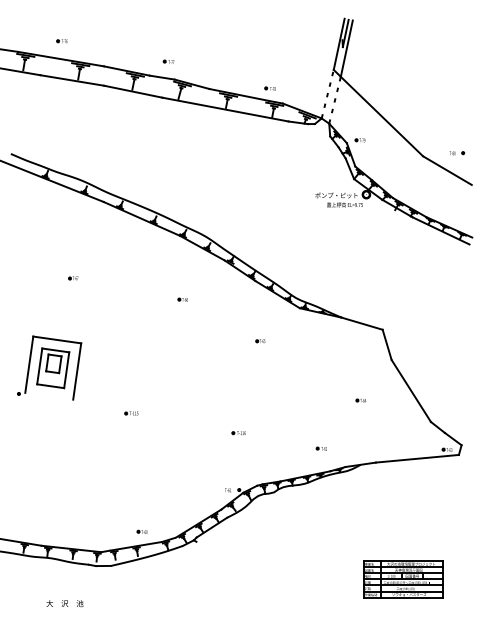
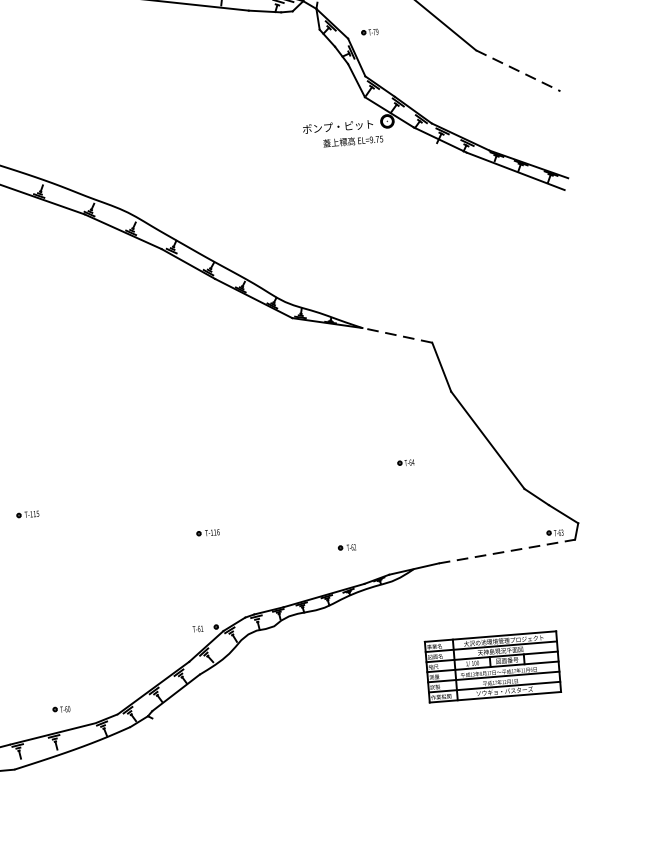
part: (457, 153) -> (532, 41), removed
line: (447, 170) -> (518, 70), solid -> dashed
part: (182, 299) -> (97, 319), removed
line: (361, 323) -> (396, 335), solid -> dashed
part: (260, 341) -> (231, 378), removed
line: (417, 458) -> (507, 551), solid -> dashed
part: (403, 579) -> (493, 667), moved

